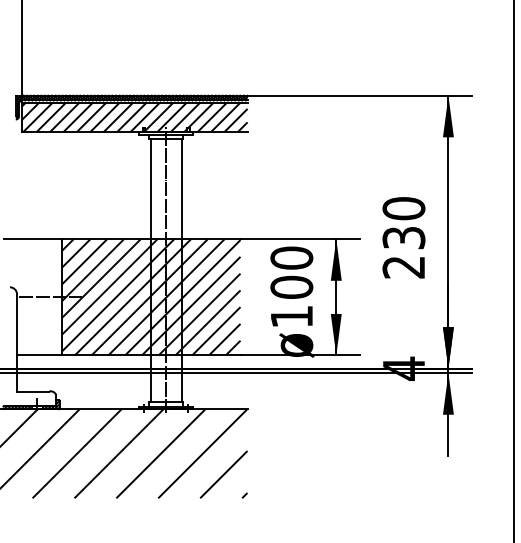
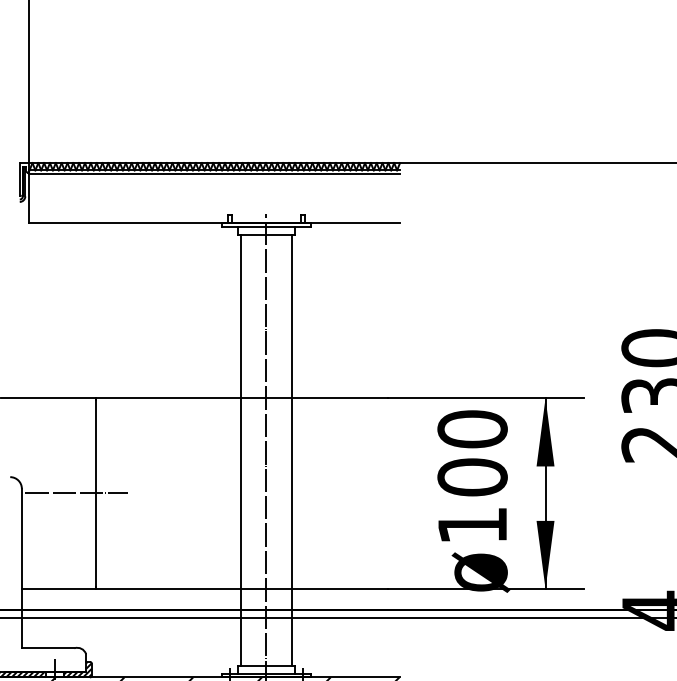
hatch: (134, 117) -> (214, 198), removed
hatch: (151, 297) -> (242, 493), removed

